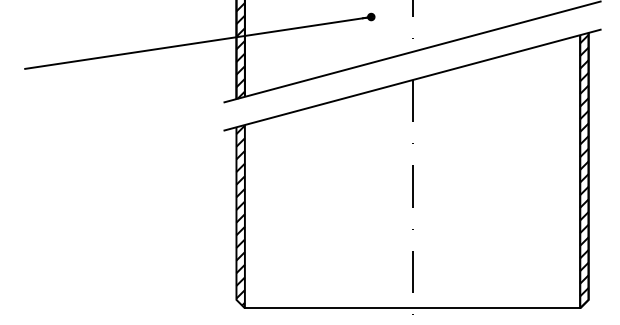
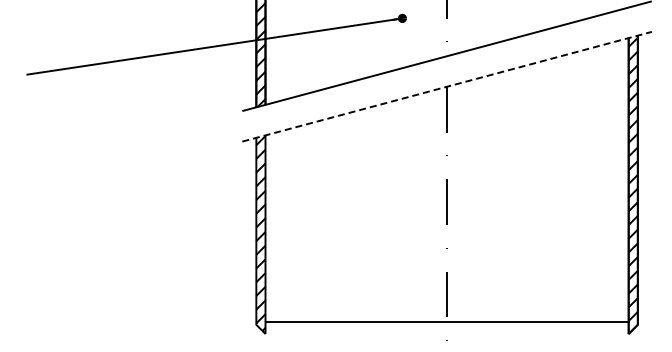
line: (412, 79) -> (447, 86), solid -> dashed
line: (412, 307) -> (446, 321), moved

